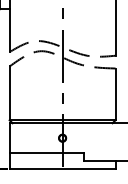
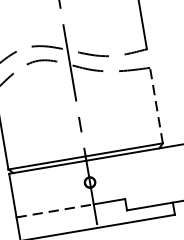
line: (115, 94) -> (156, 105), solid -> dashed
line: (36, 153) -> (55, 211), solid -> dashed

